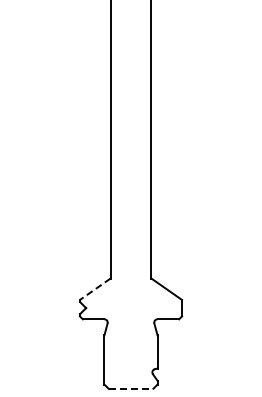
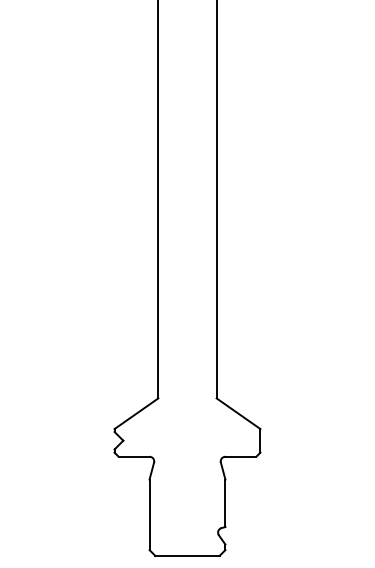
line: (95, 289) -> (136, 414), dashed -> solid
line: (131, 388) -> (188, 555), dashed -> solid

